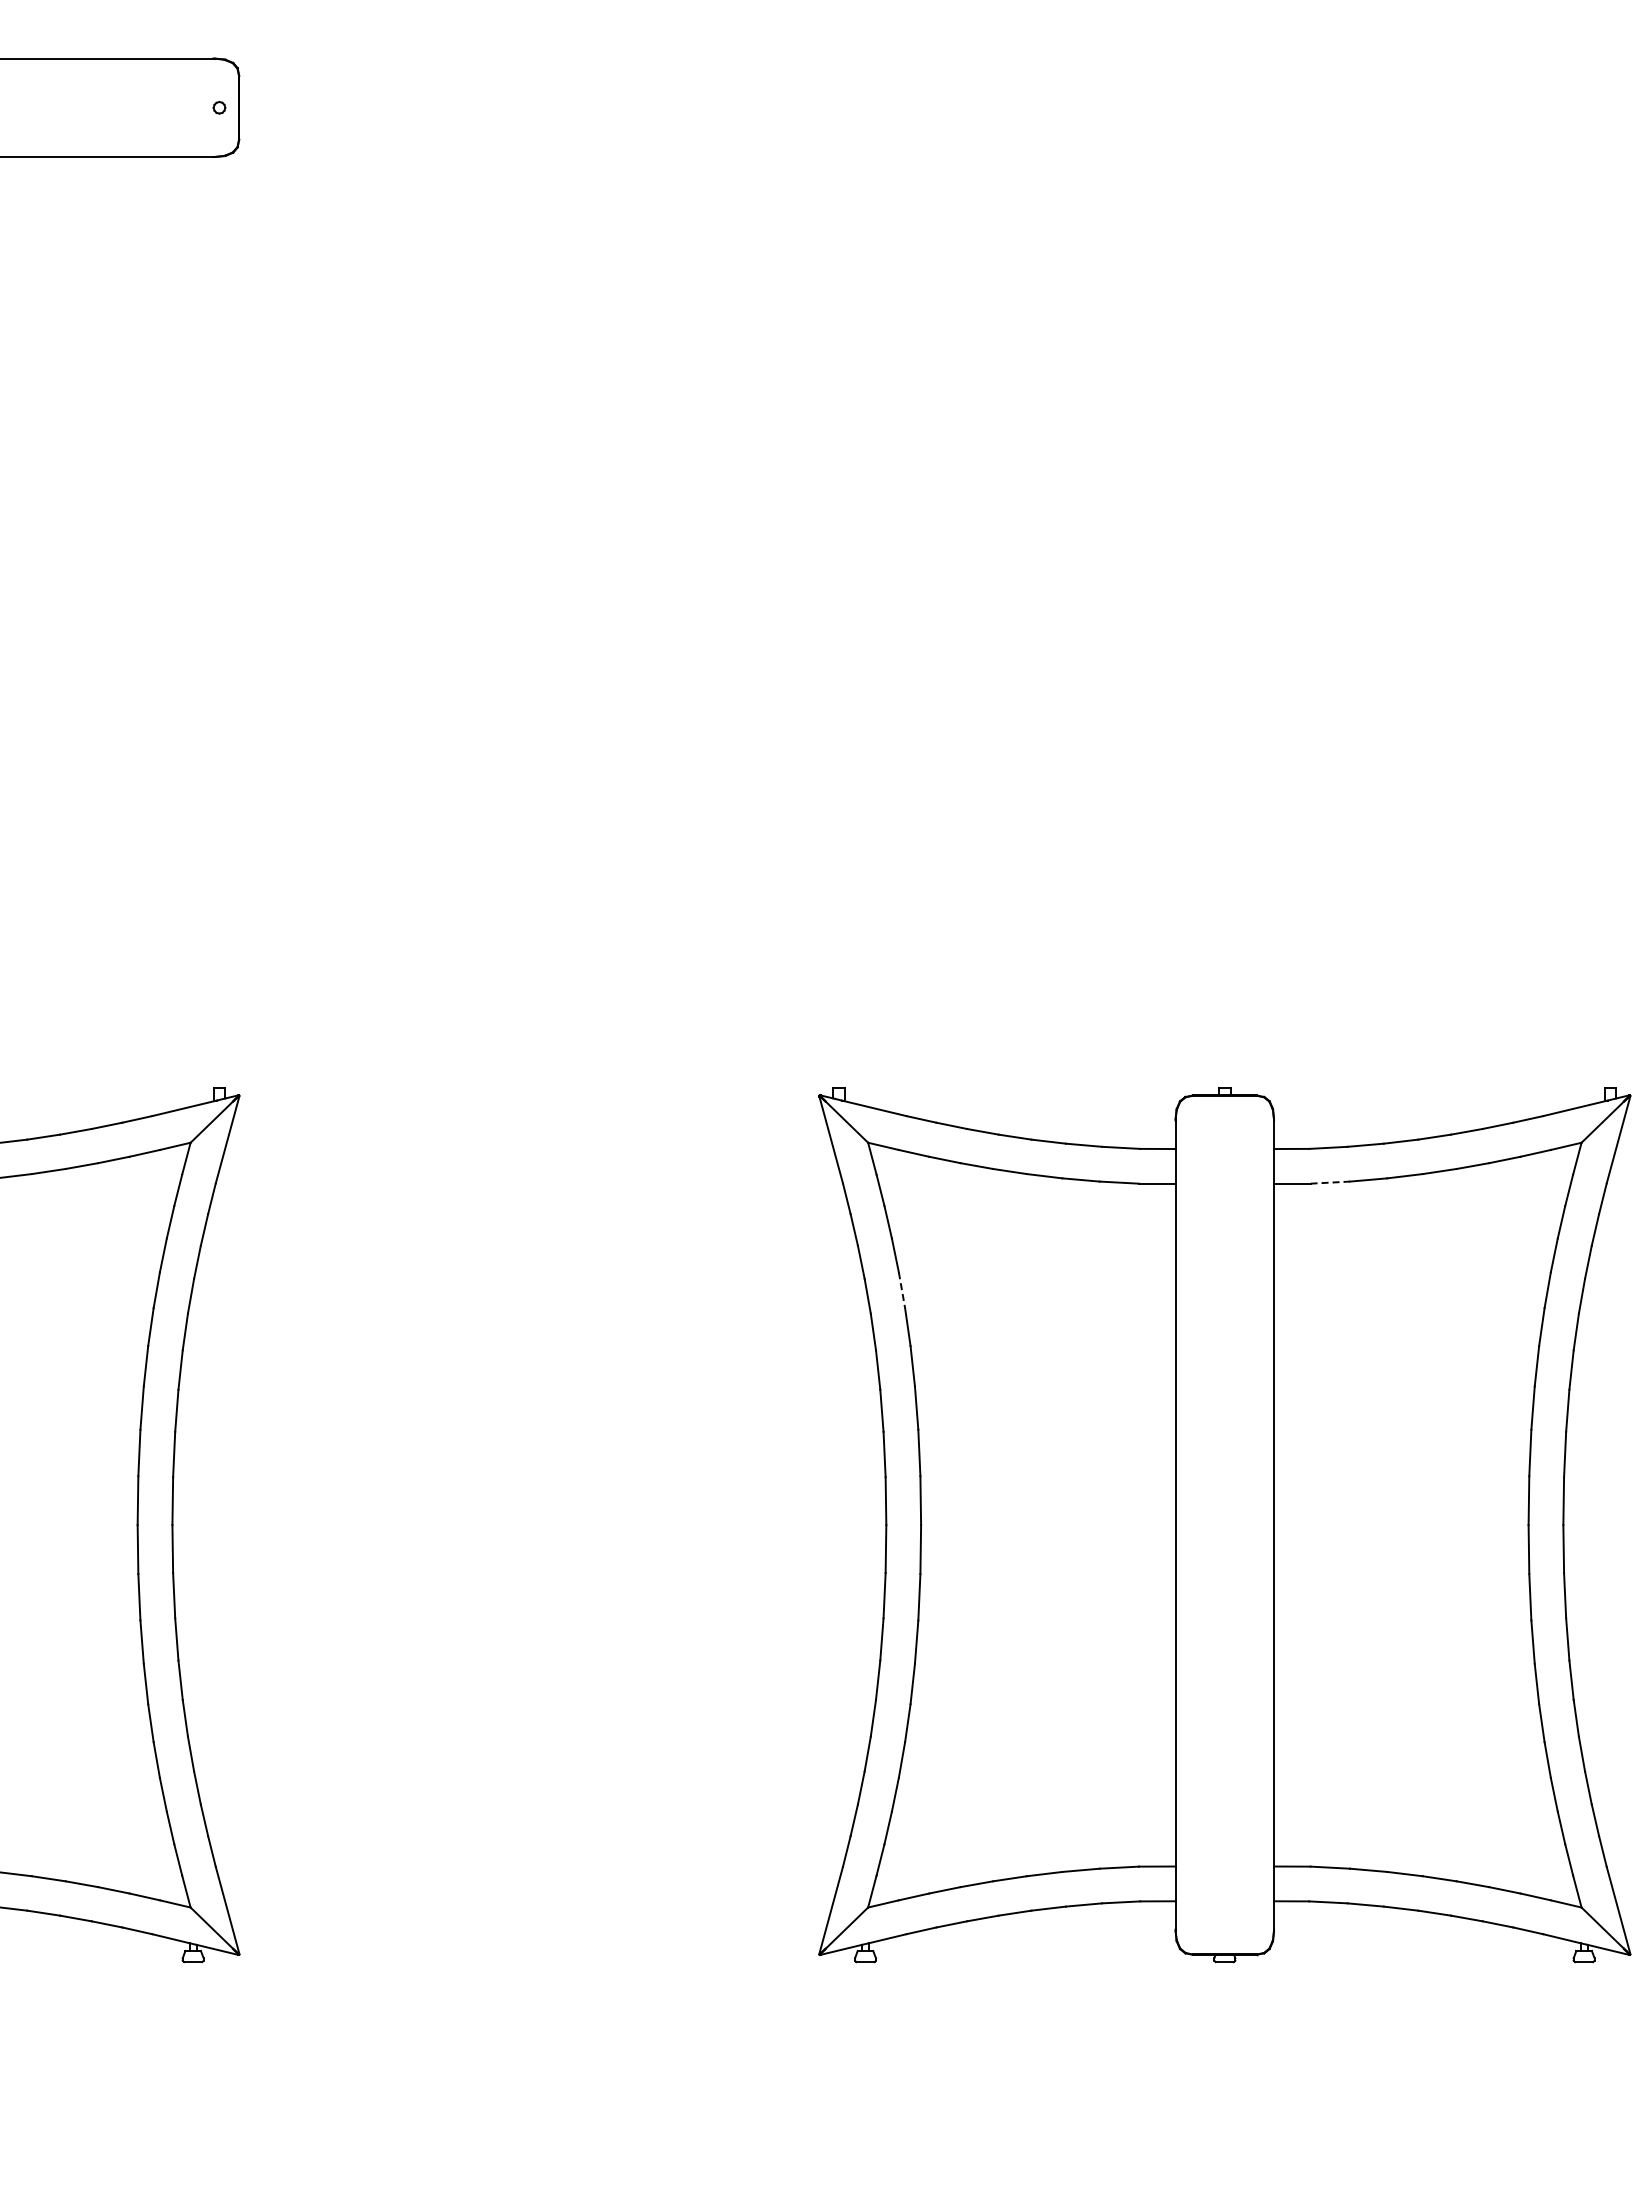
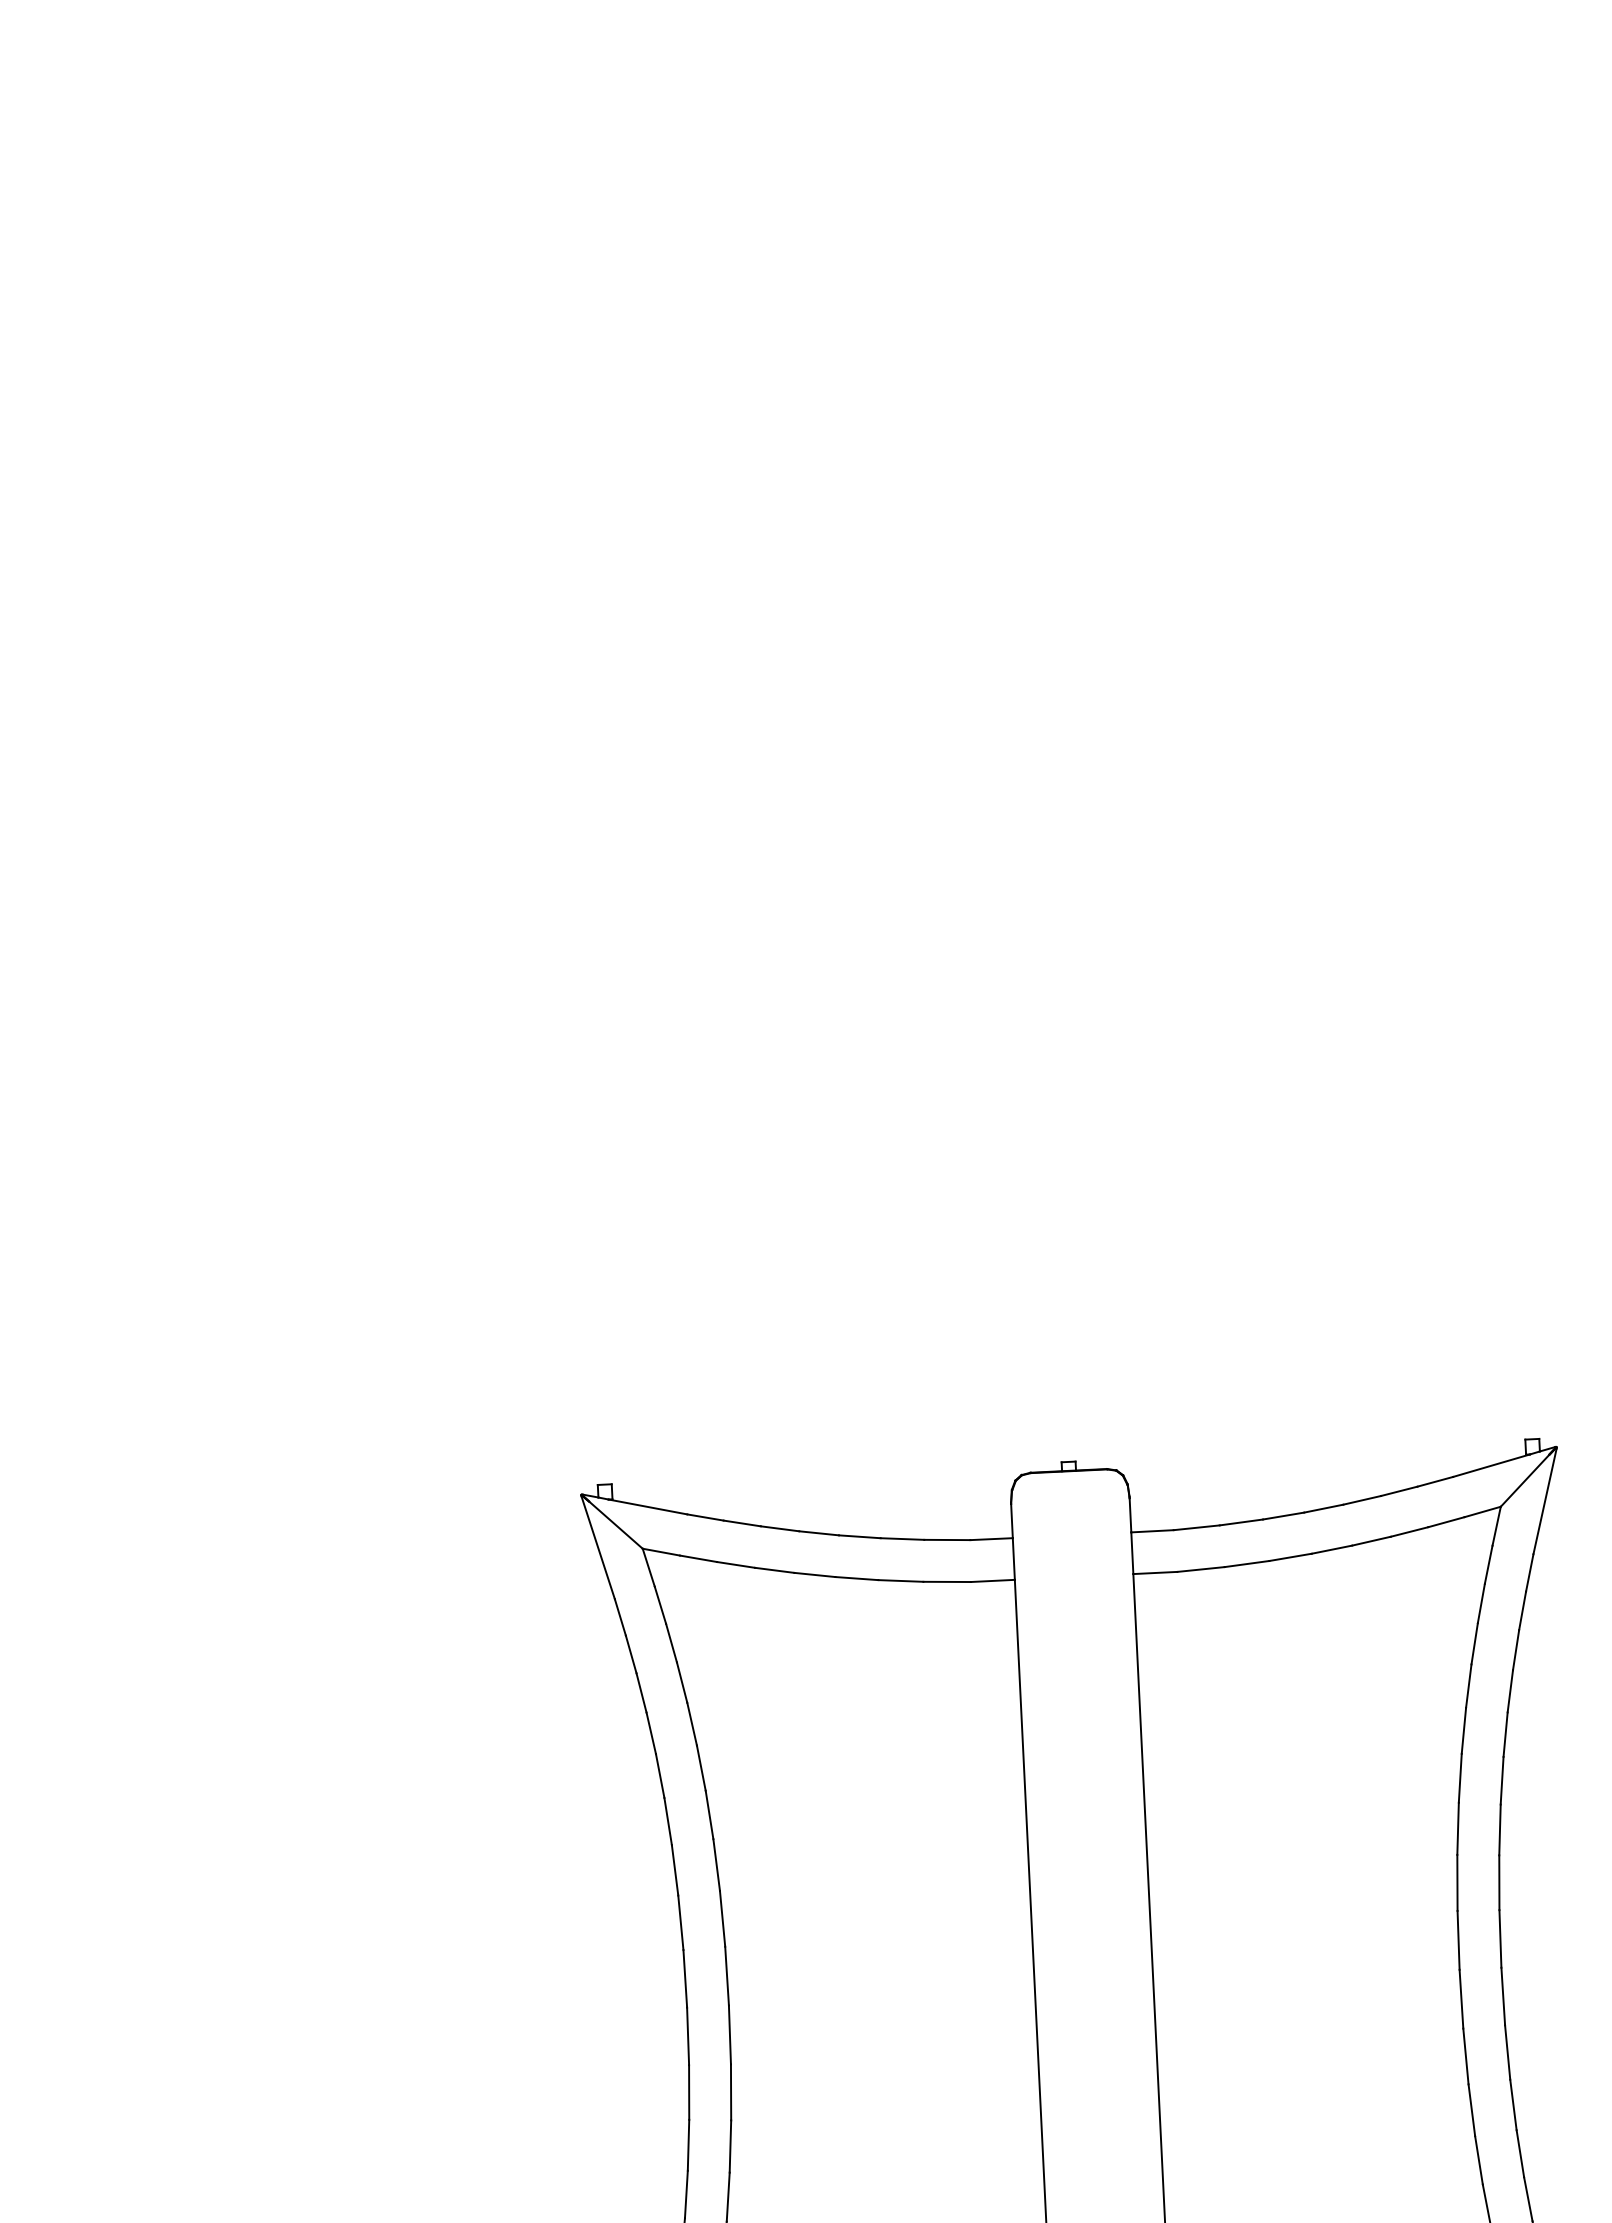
line: (1330, 1182) -> (1201, 1569), dashed -> solid
line: (902, 1290) -> (692, 1724), dashed -> solid

